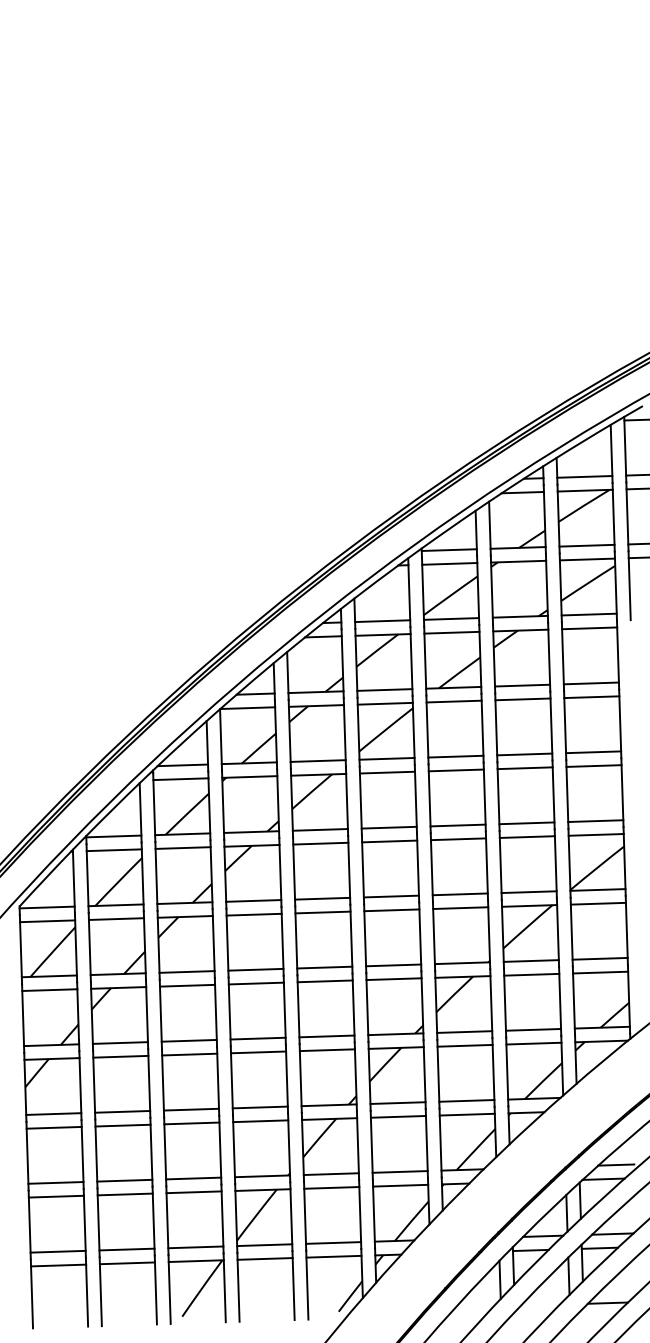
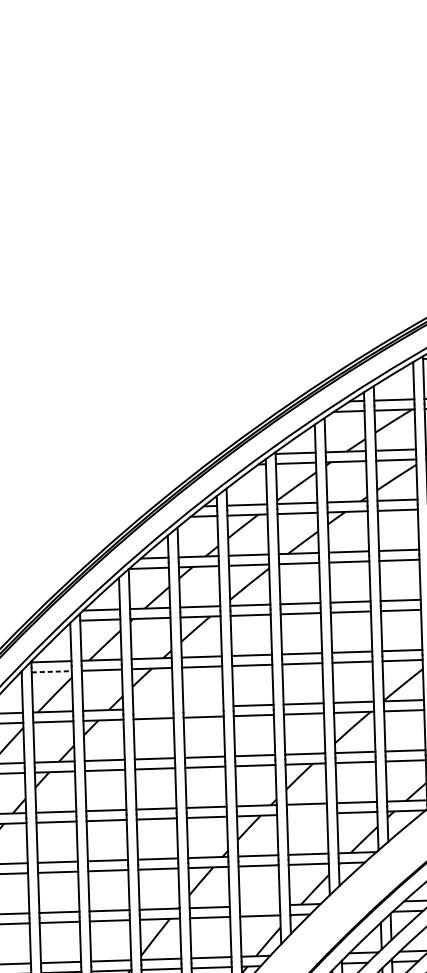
line: (114, 850) -> (51, 671), solid -> dashed
line: (322, 898) -> (203, 706), removed
line: (253, 900) -> (153, 708), removed
line: (464, 1045) -> (306, 813), removed
line: (399, 1171) -> (259, 905), removed

